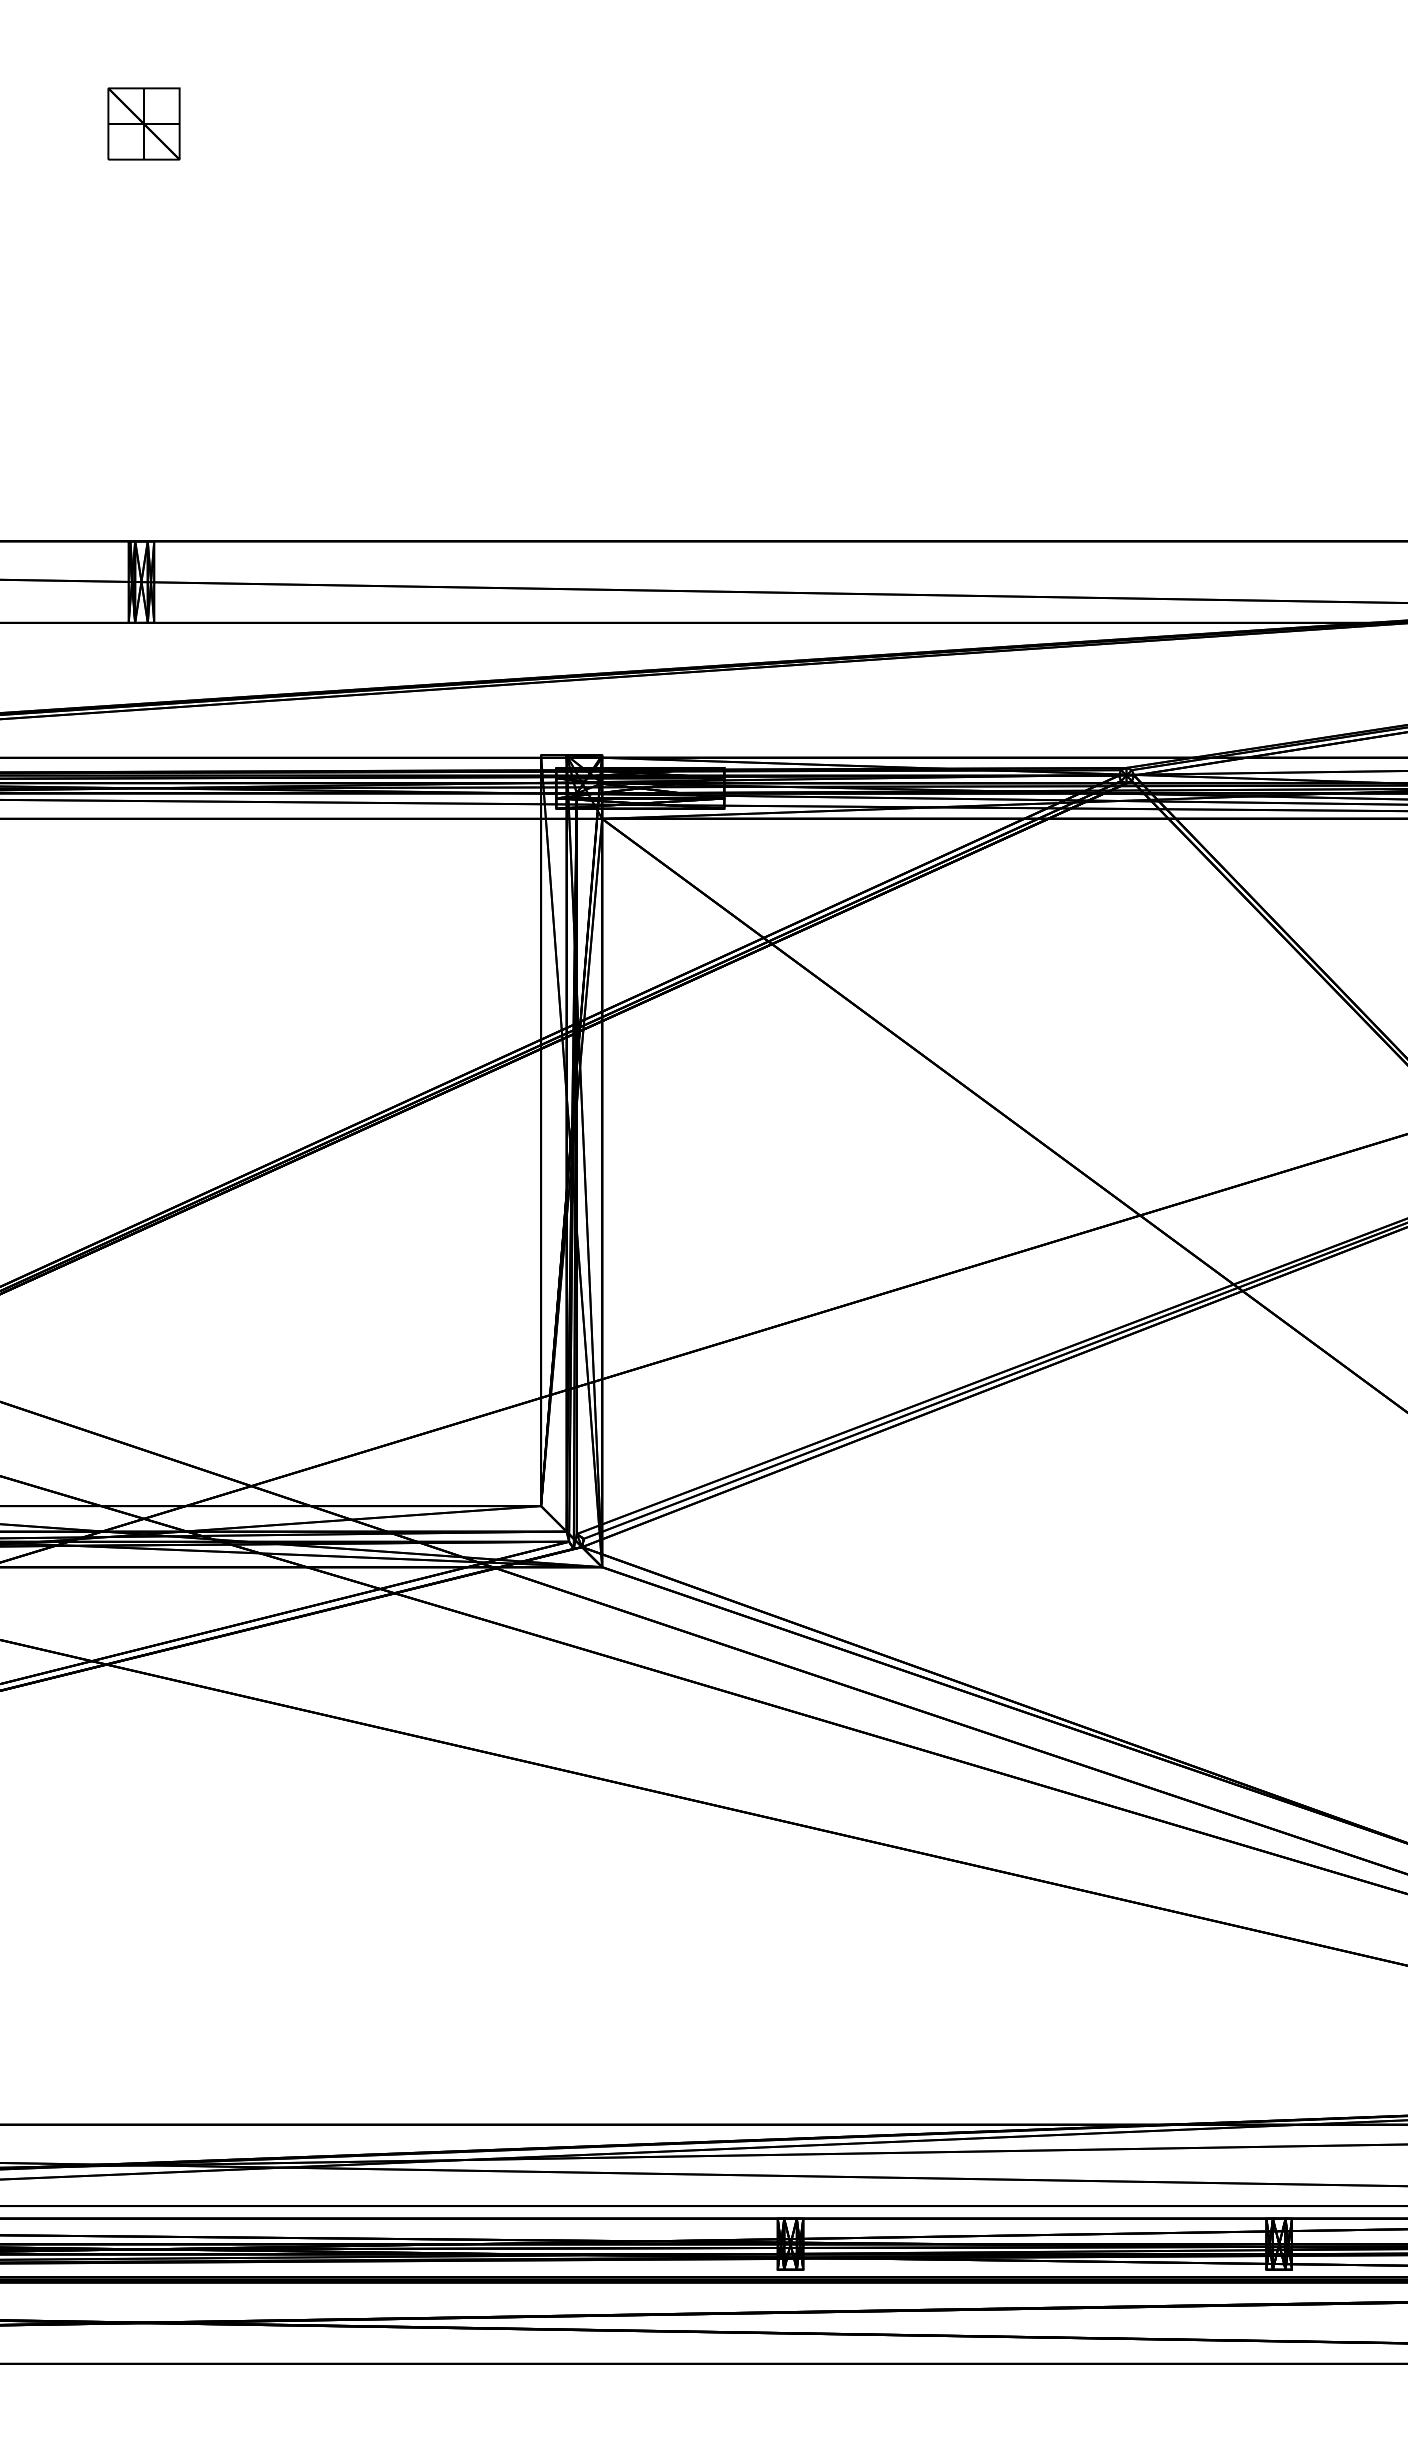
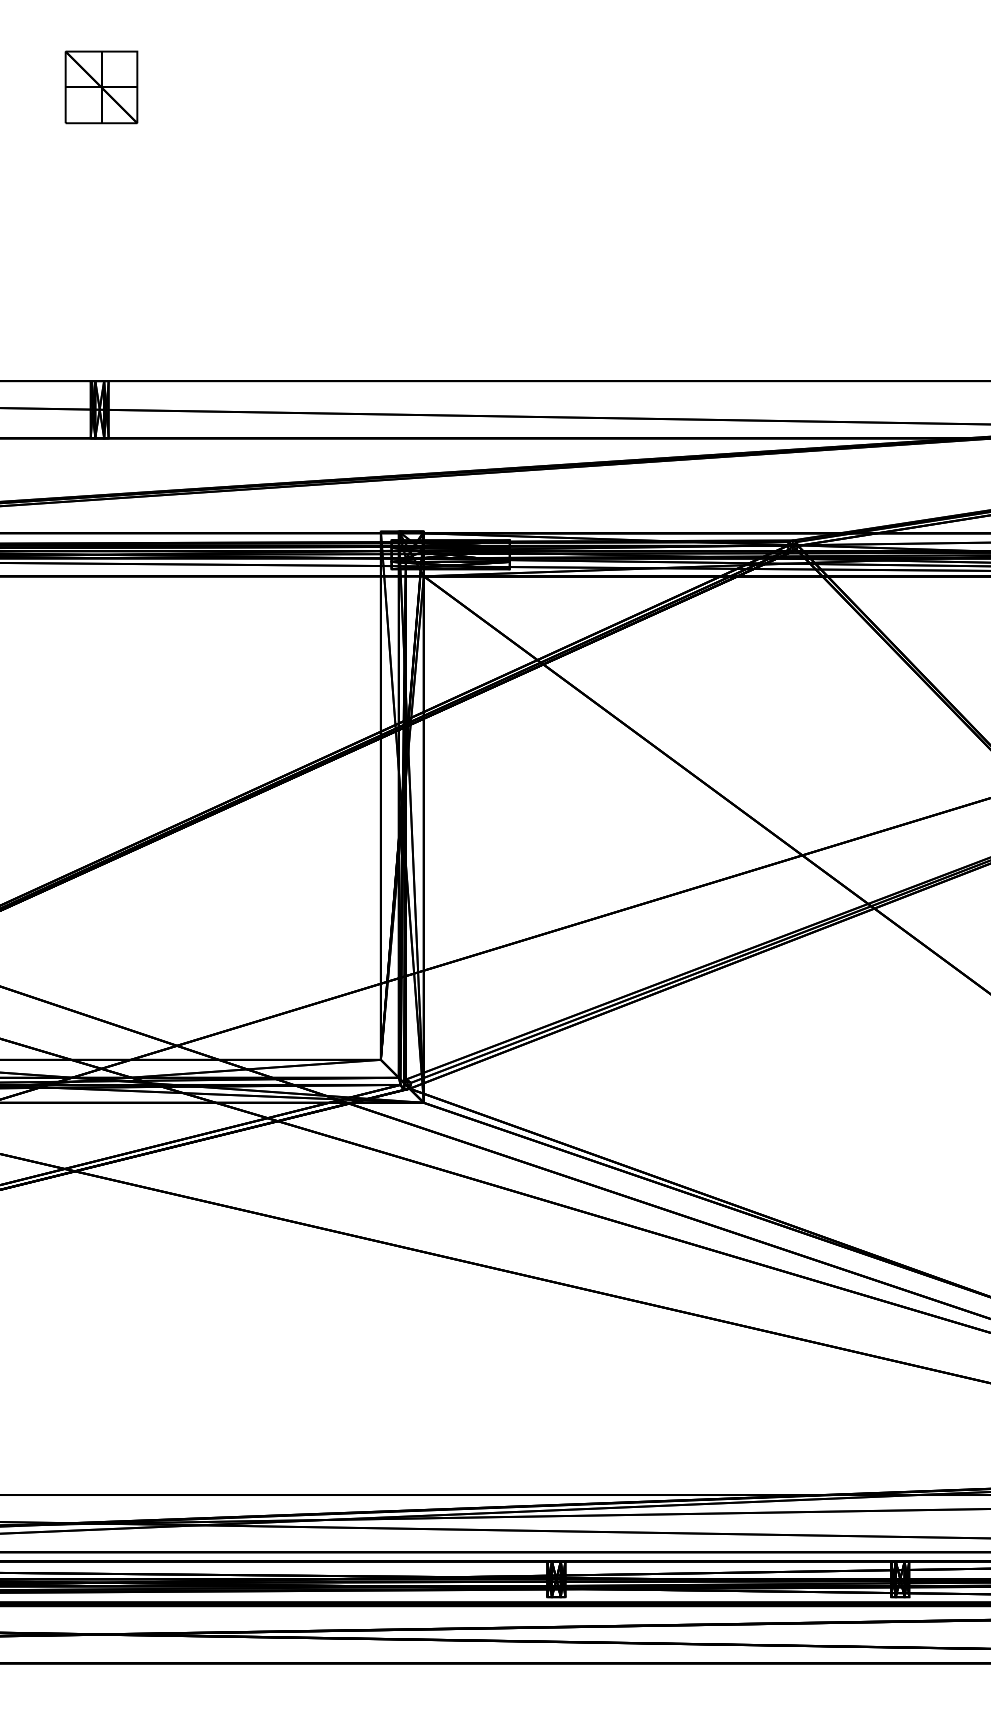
part: (143, 123) -> (101, 87), size x1.43

